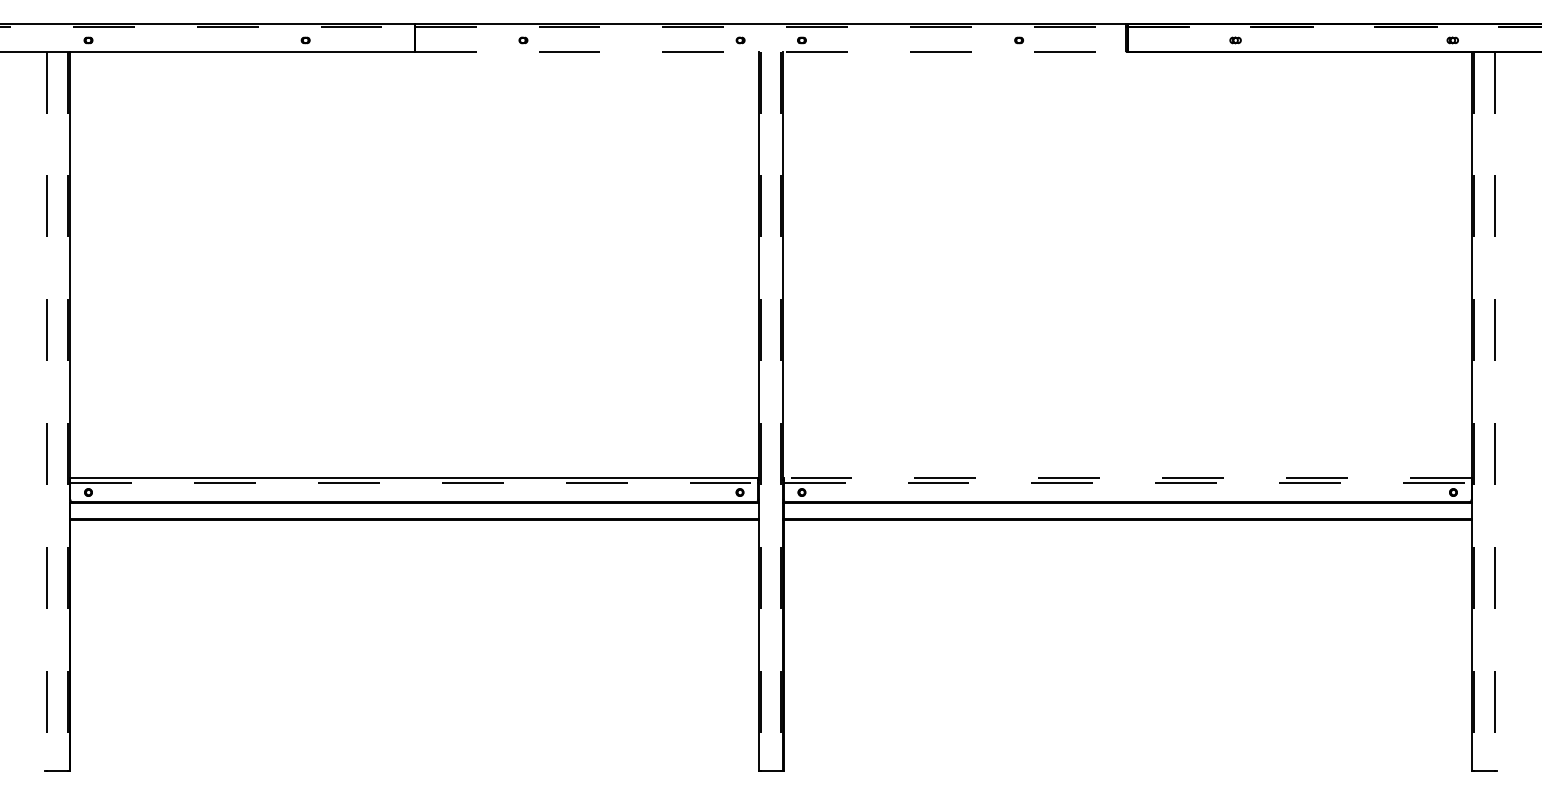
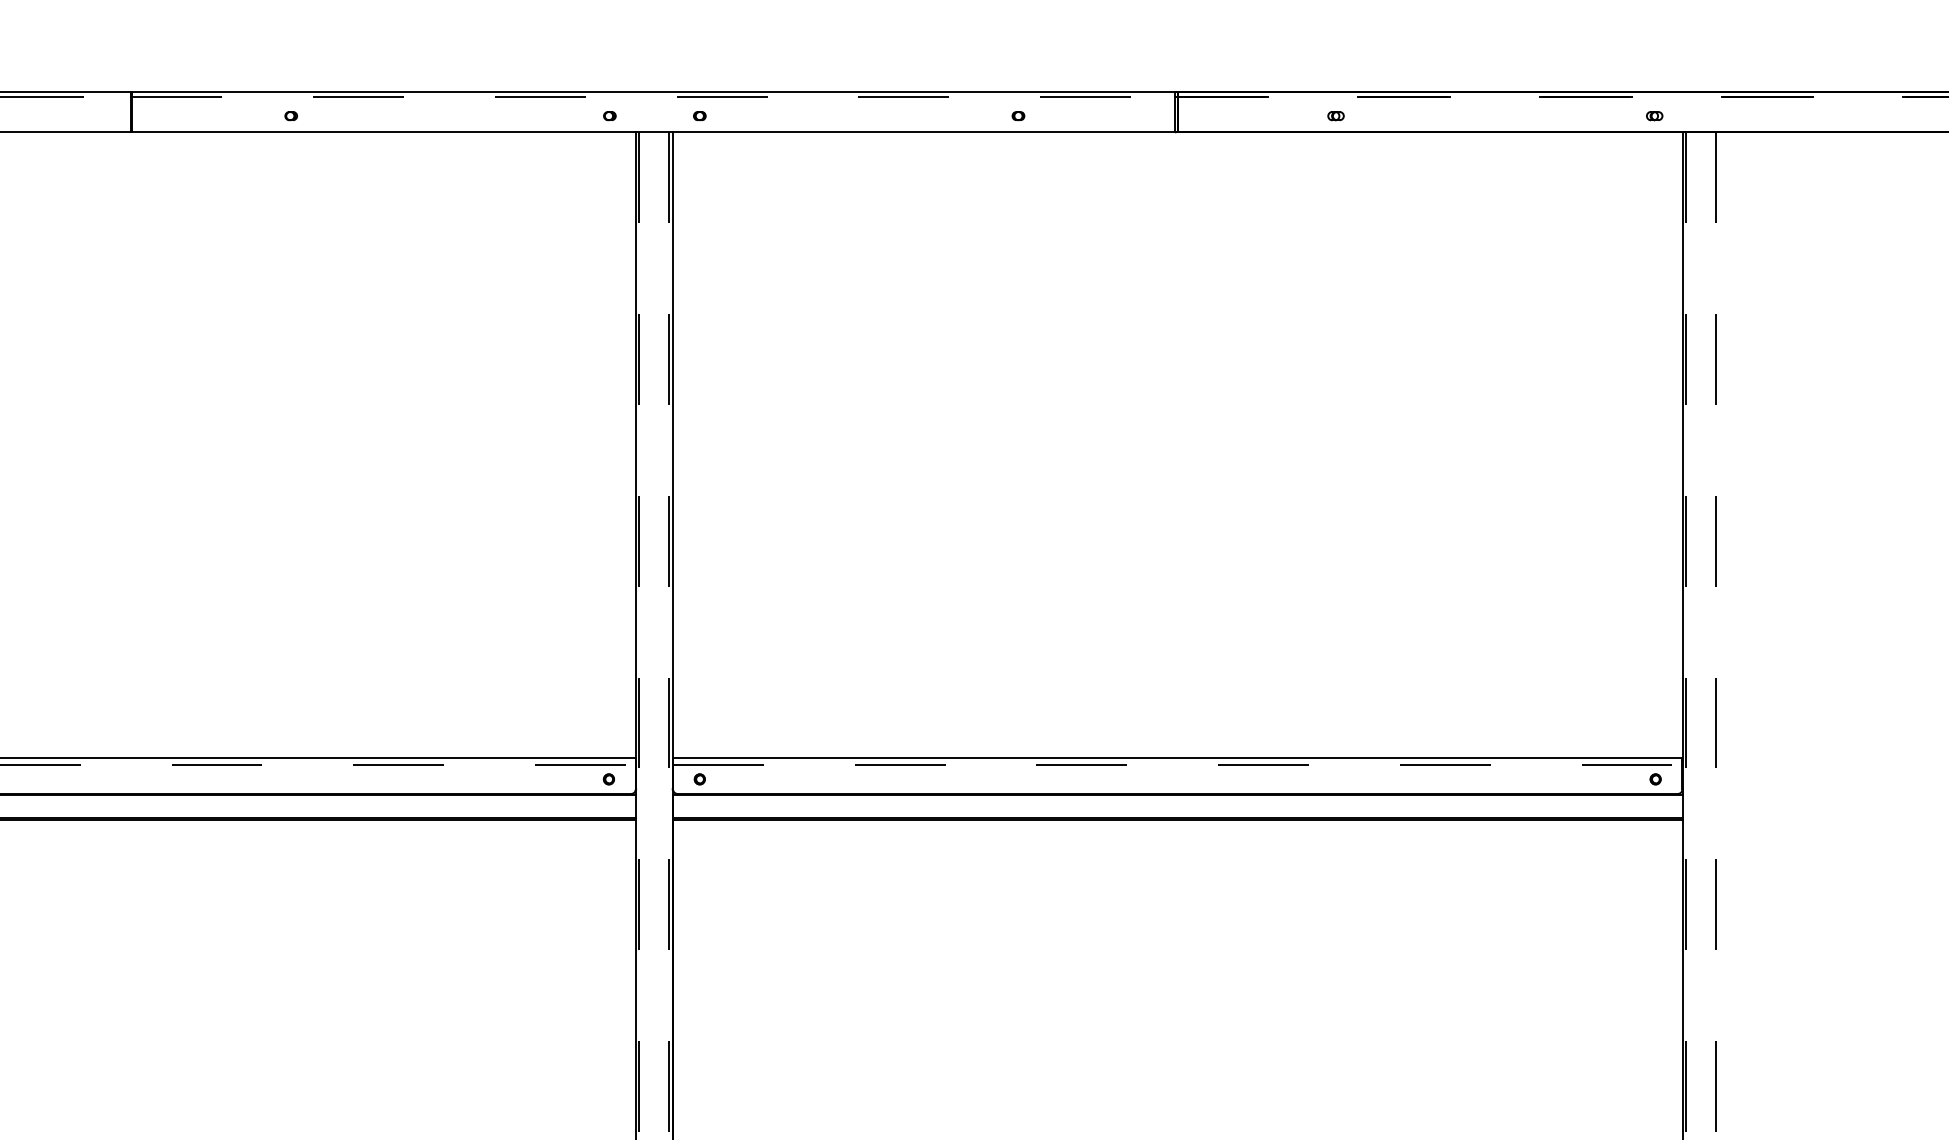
line: (771, 51) -> (655, 132), dashed -> solid
line: (1127, 477) -> (1177, 757), dashed -> solid

